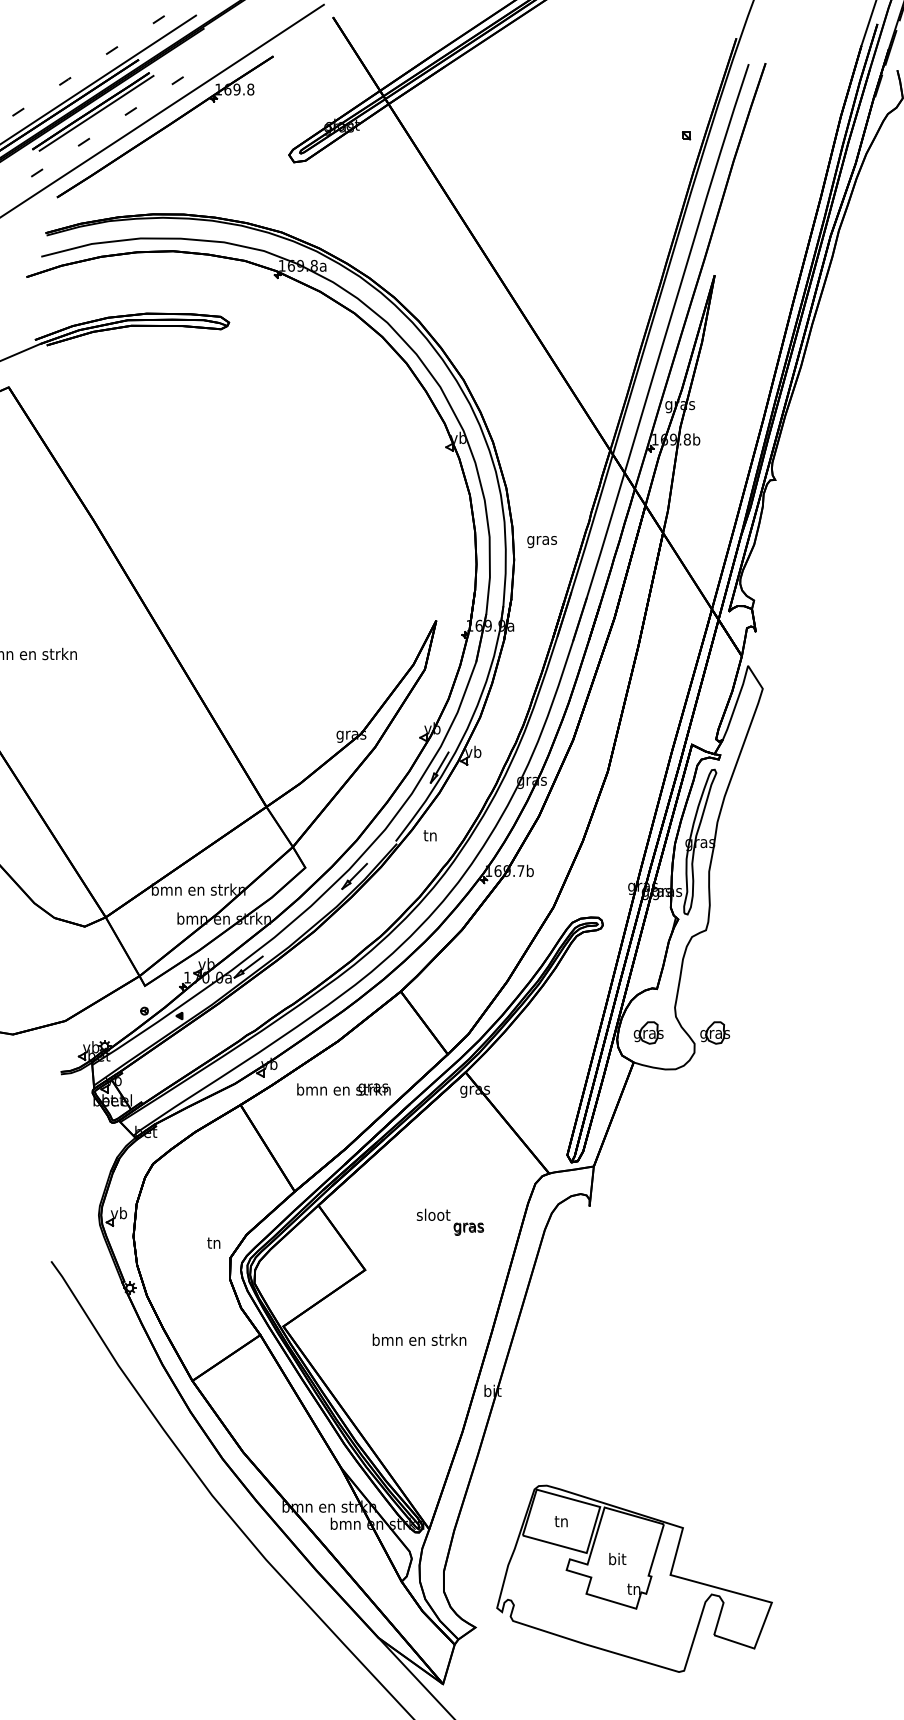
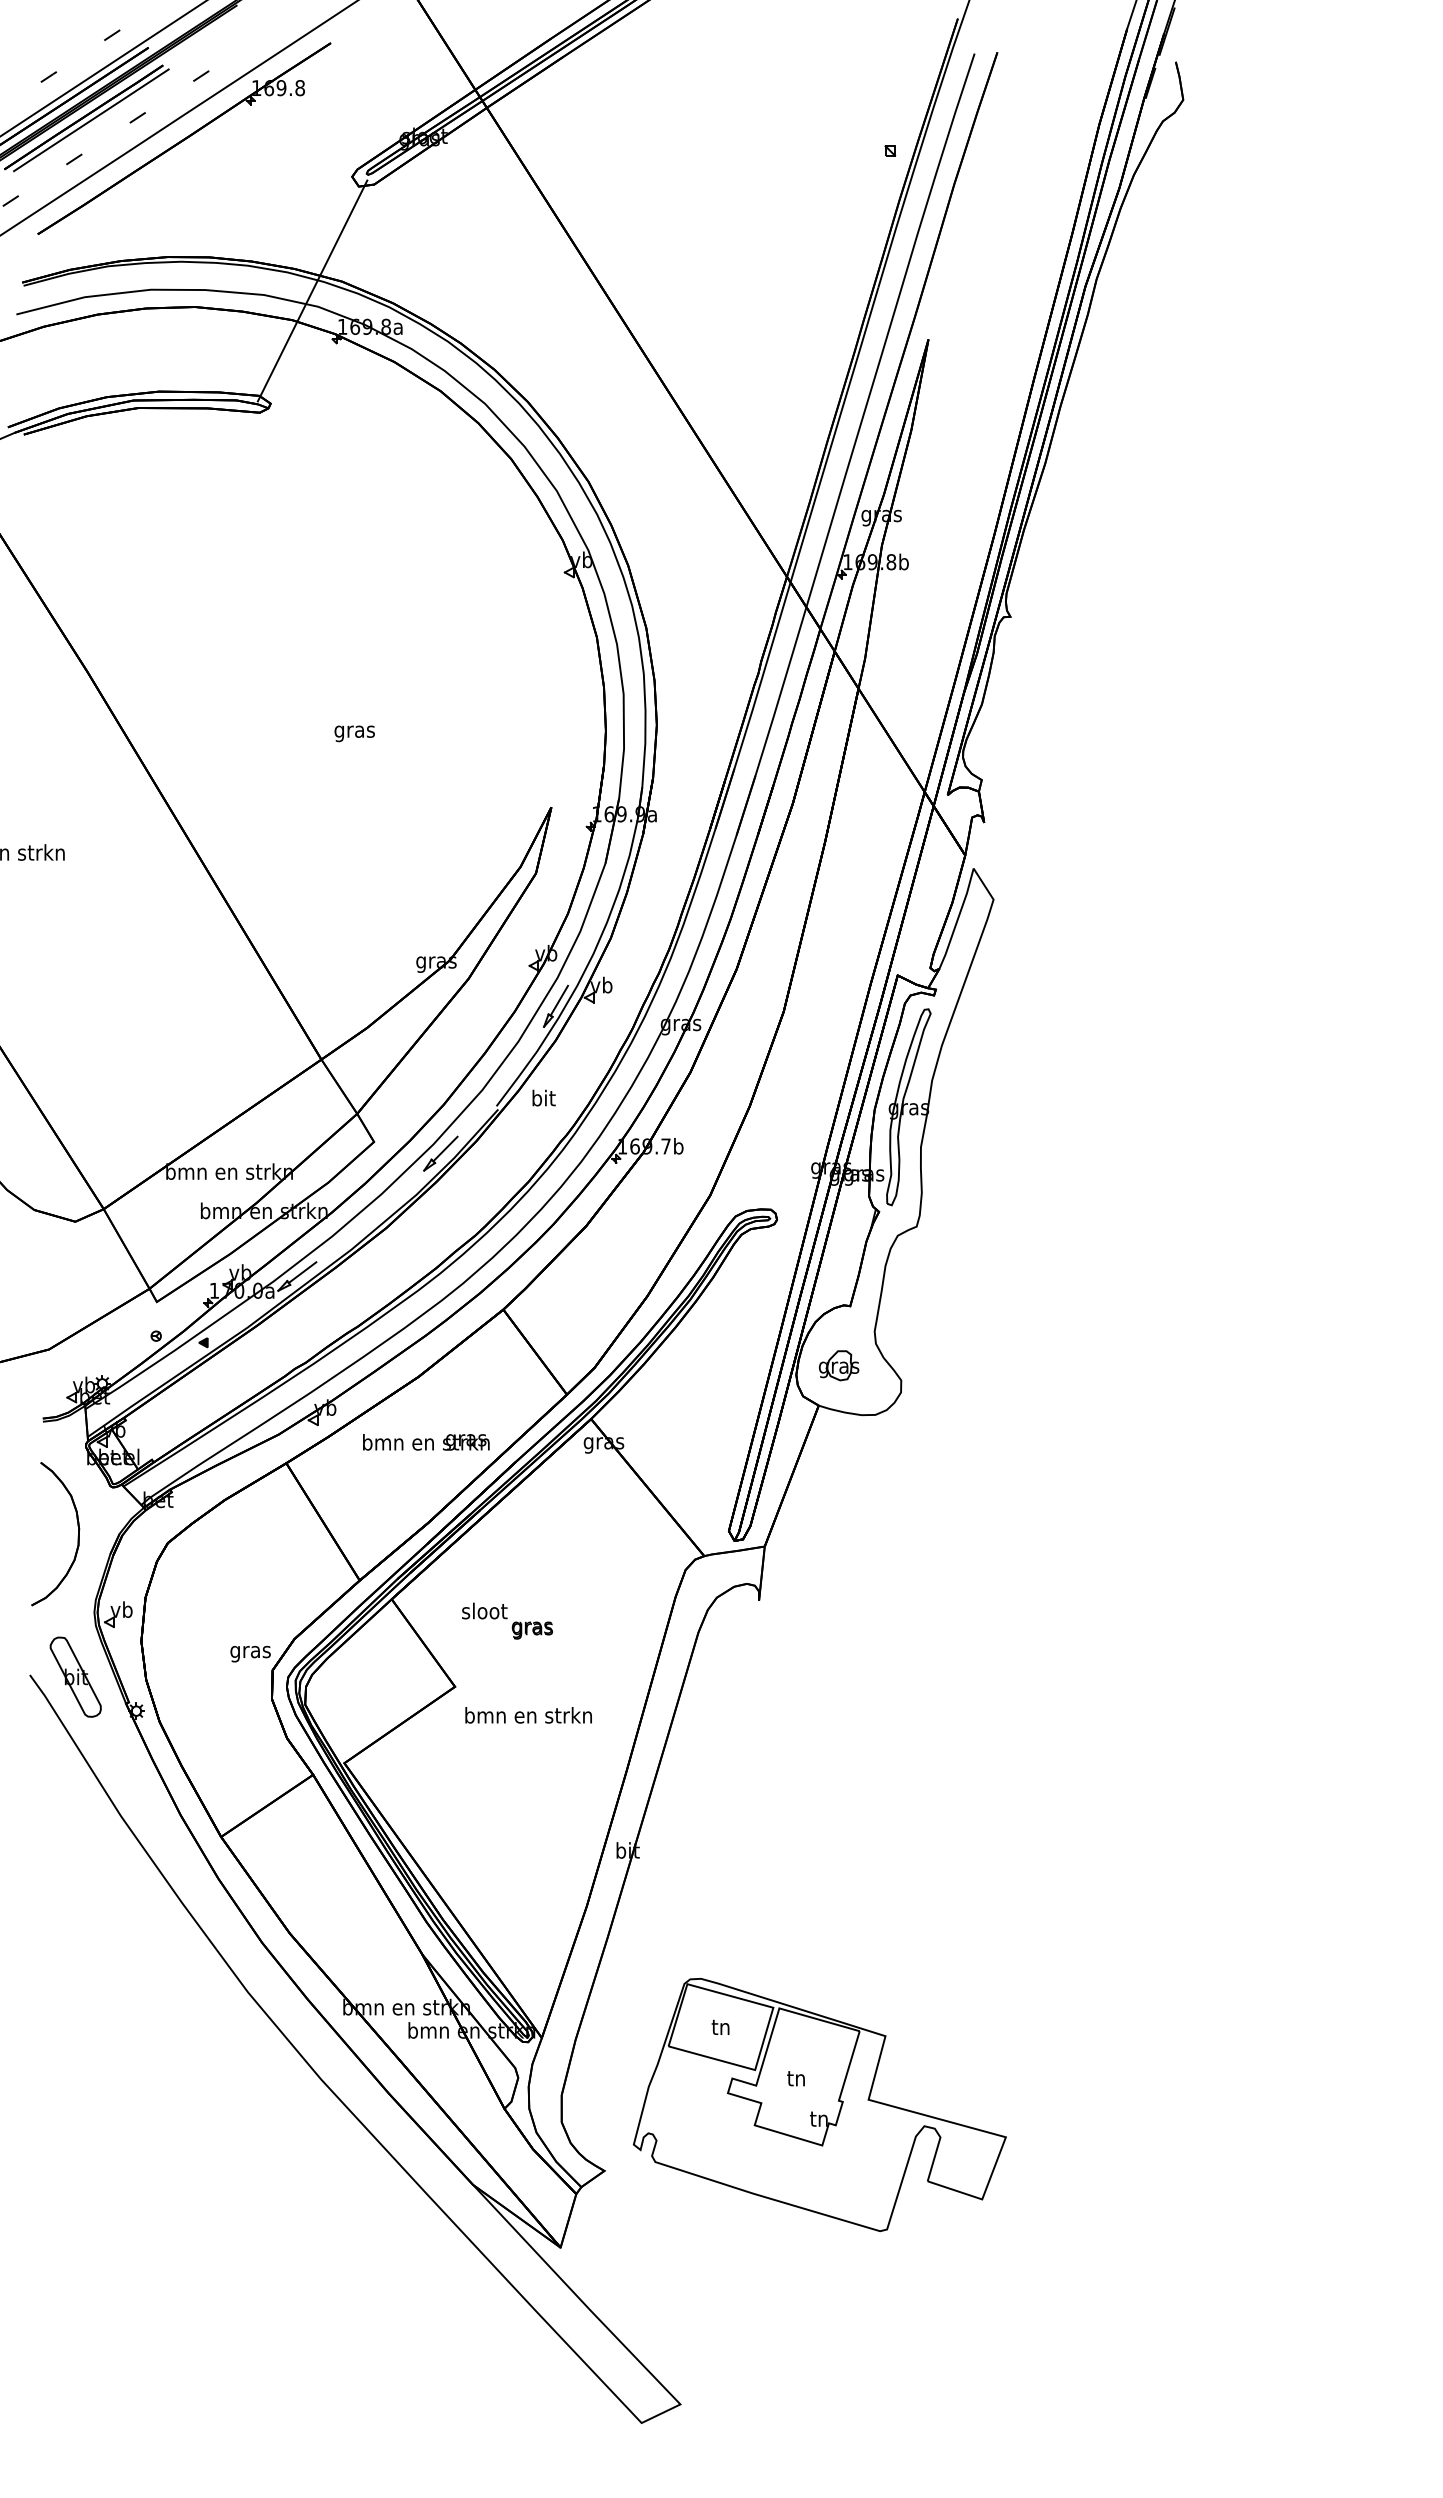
line: (259, 239) -> (312, 290), added
text: (541, 541) -> (354, 733), moved
text: (430, 834) -> (543, 1097), tn -> bit
part: (714, 1032) -> (928, 1365), removed
part: (86, 1159) -> (77, 1536), added
text: (450, 1221) -> (507, 1620), moved
text: (214, 1244) -> (250, 1652), tn -> gras
part: (84, 1262) -> (75, 1676), added
text: (419, 1339) -> (528, 1715), moved
text: (617, 1558) -> (796, 2077), bit -> tn

